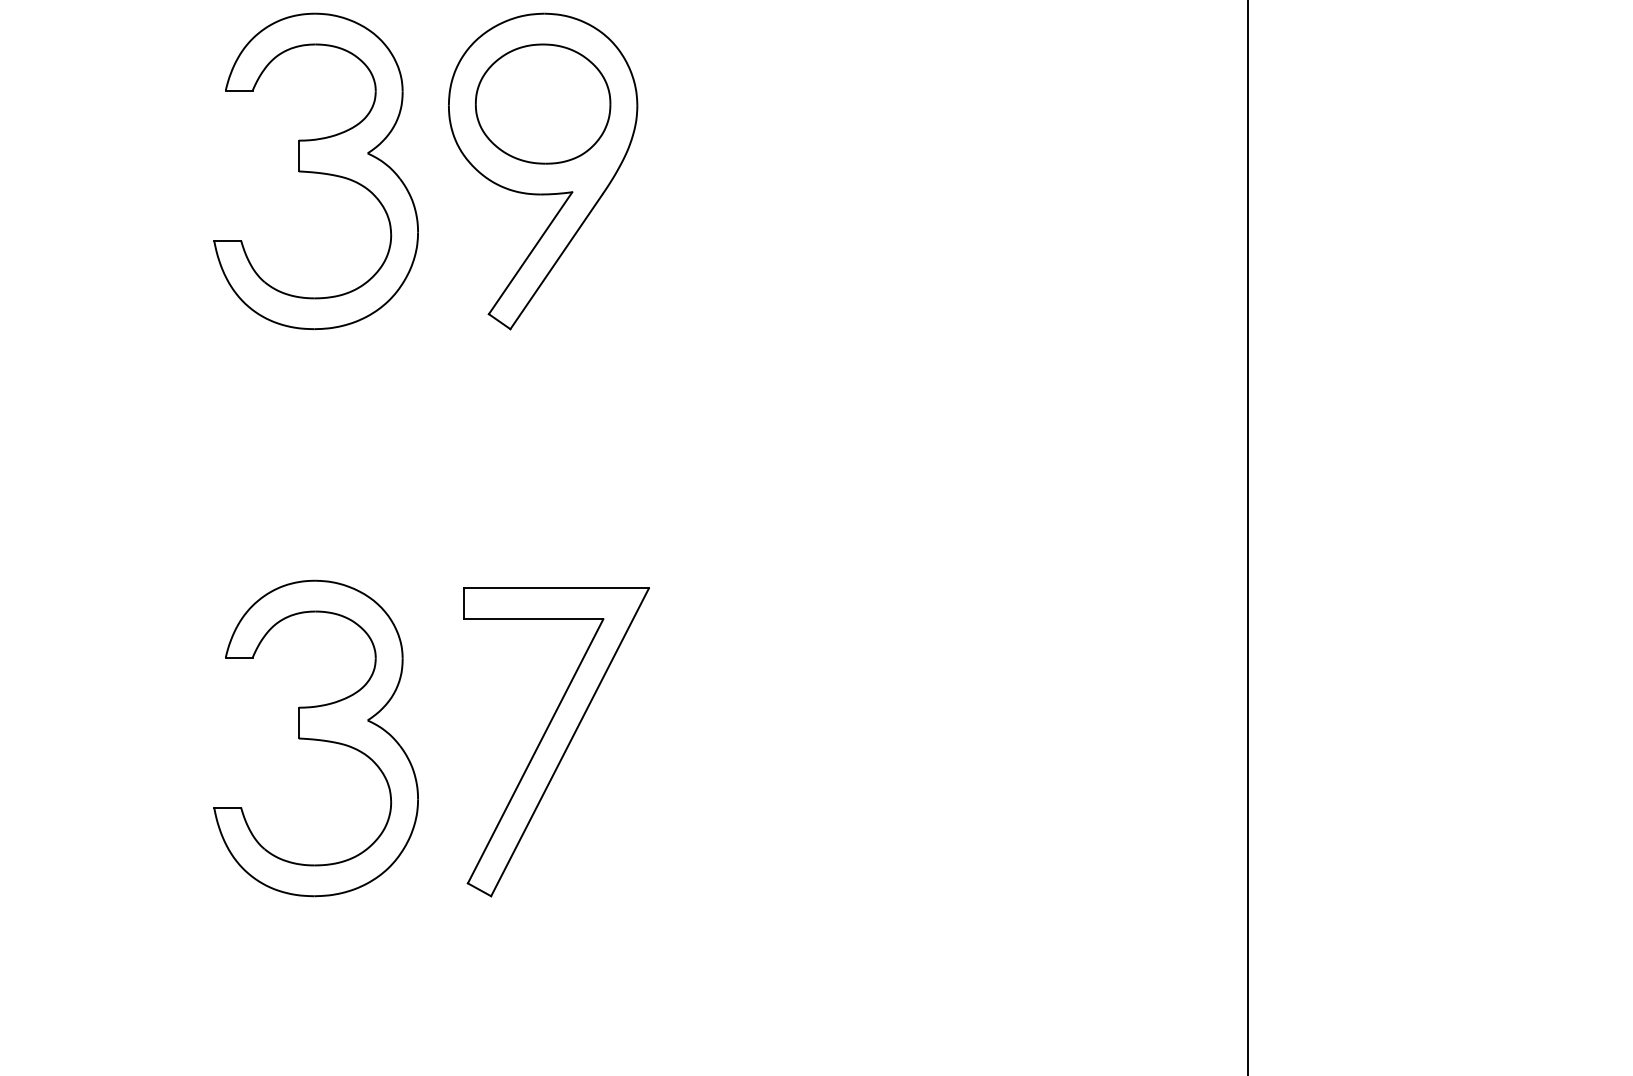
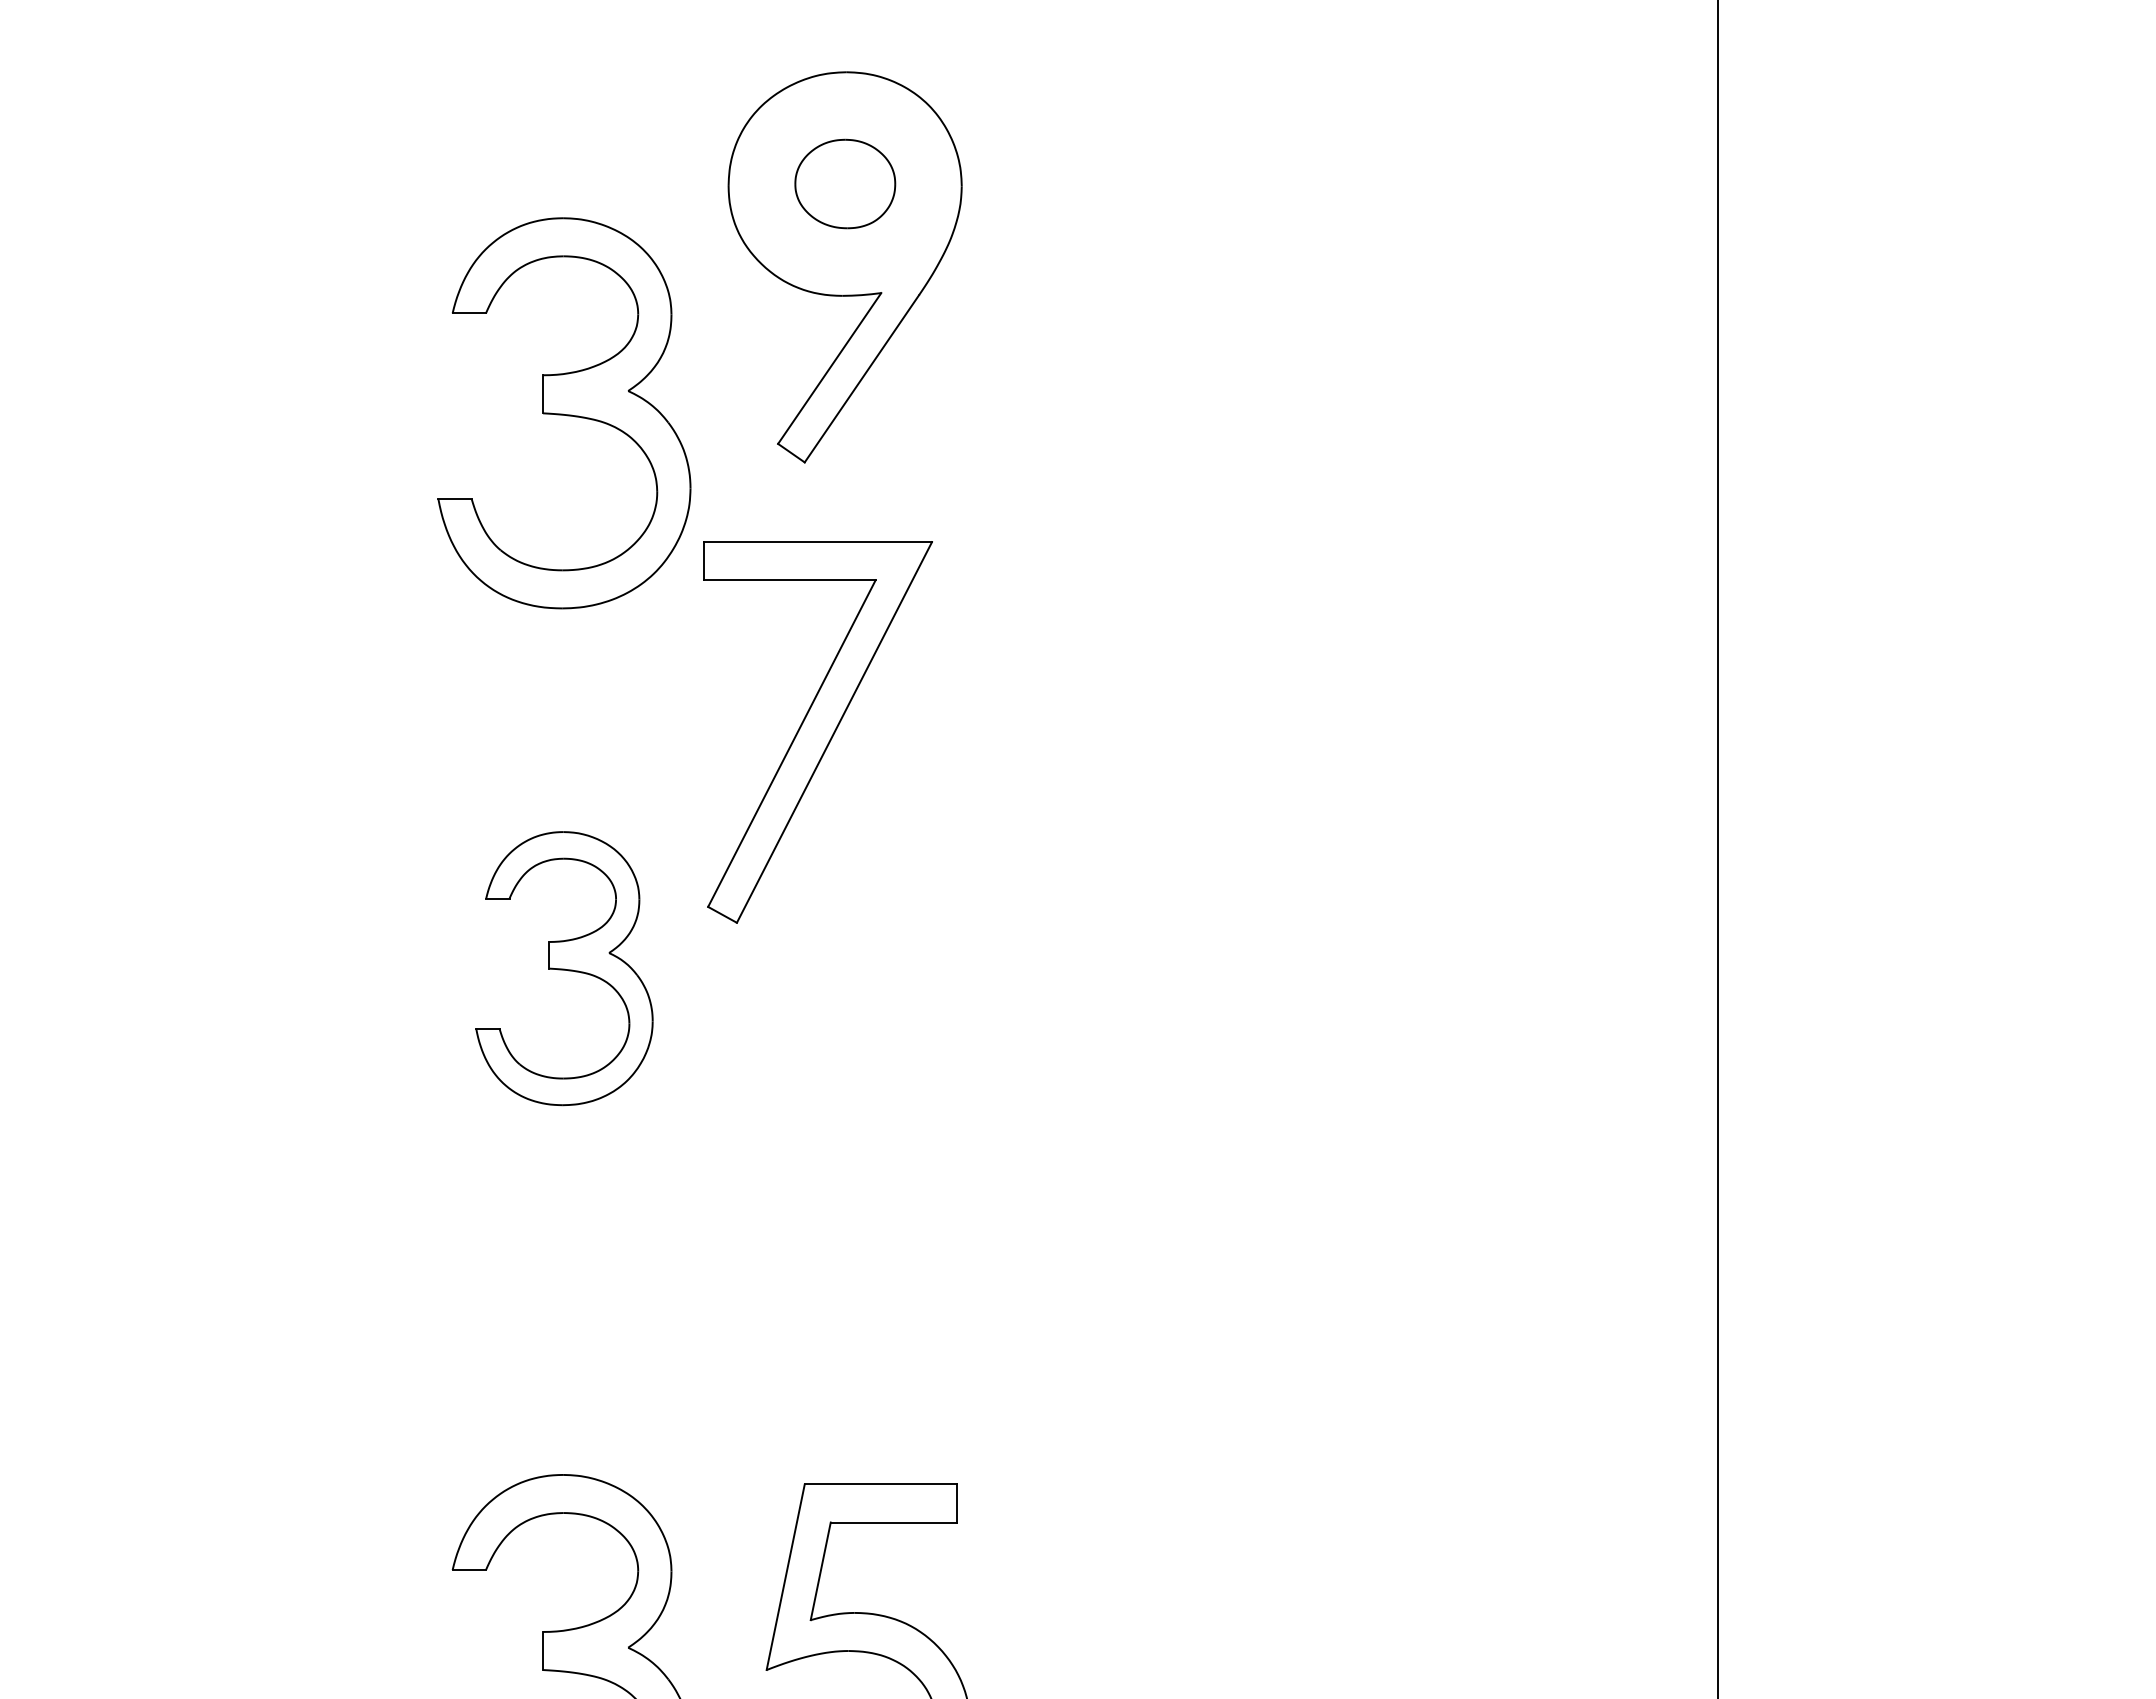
part: (543, 103) -> (845, 183), size x0.6
part: (316, 171) -> (564, 413), moved
part: (316, 738) -> (564, 968), size x0.7
part: (556, 742) -> (817, 732), moved

